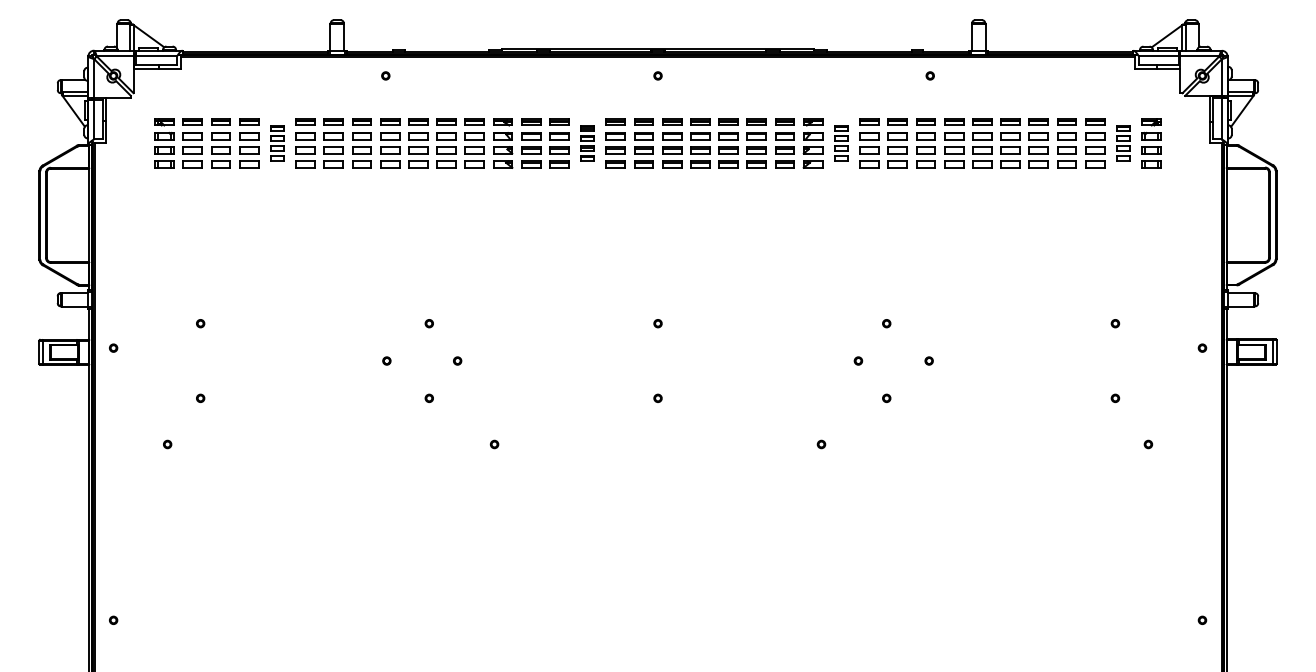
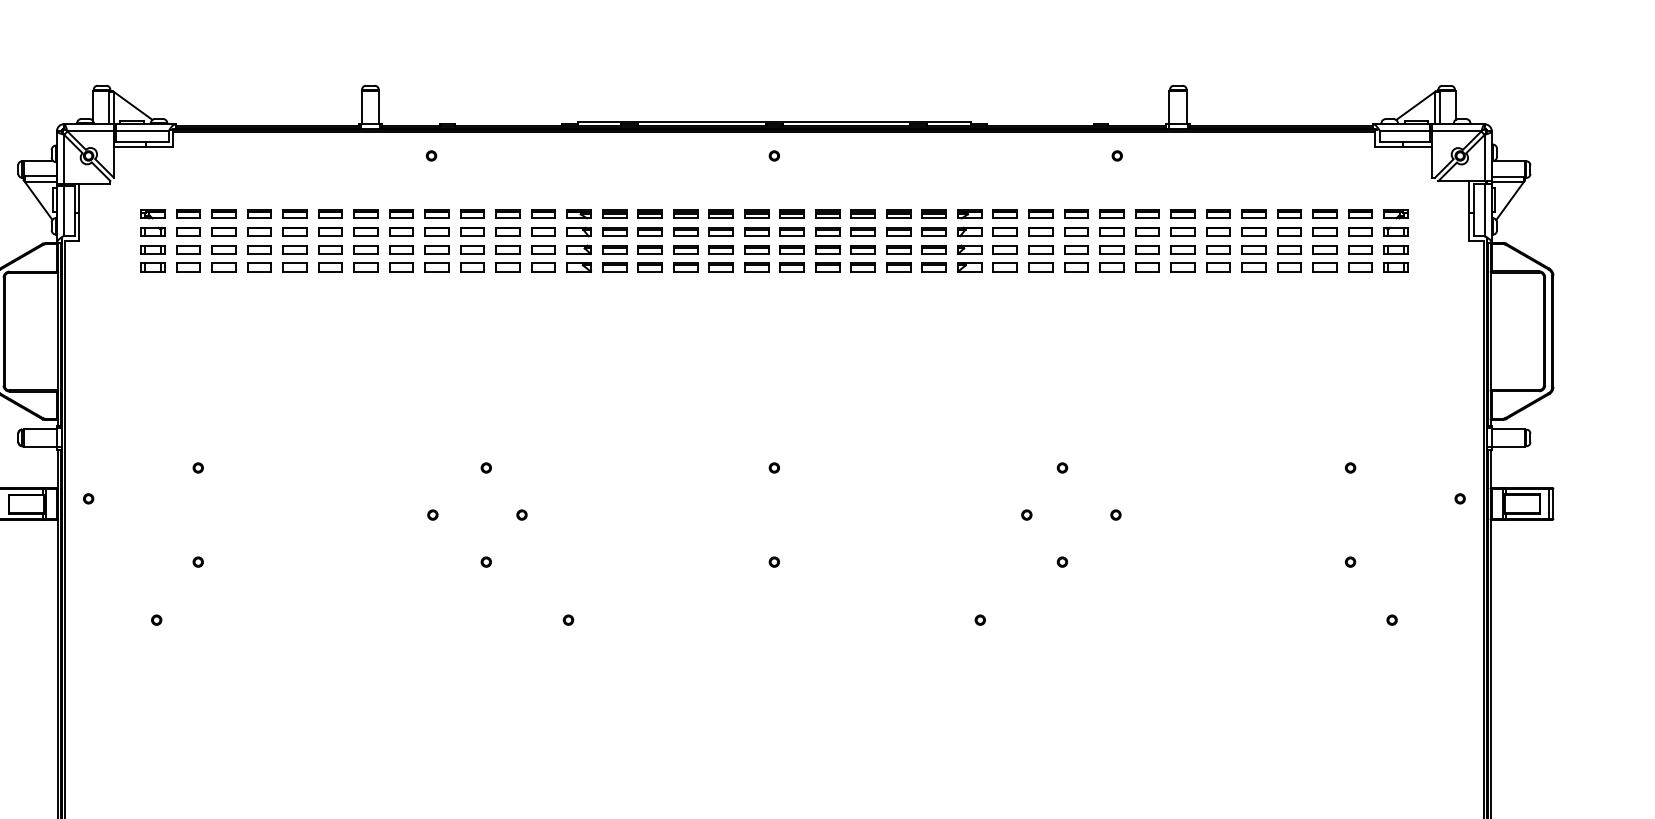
part: (277, 143) -> (295, 241), size x1.43
part: (587, 143) -> (685, 241), size x1.43
part: (841, 143) -> (1005, 241), size x1.43
part: (1123, 143) -> (1360, 241), size x1.43

